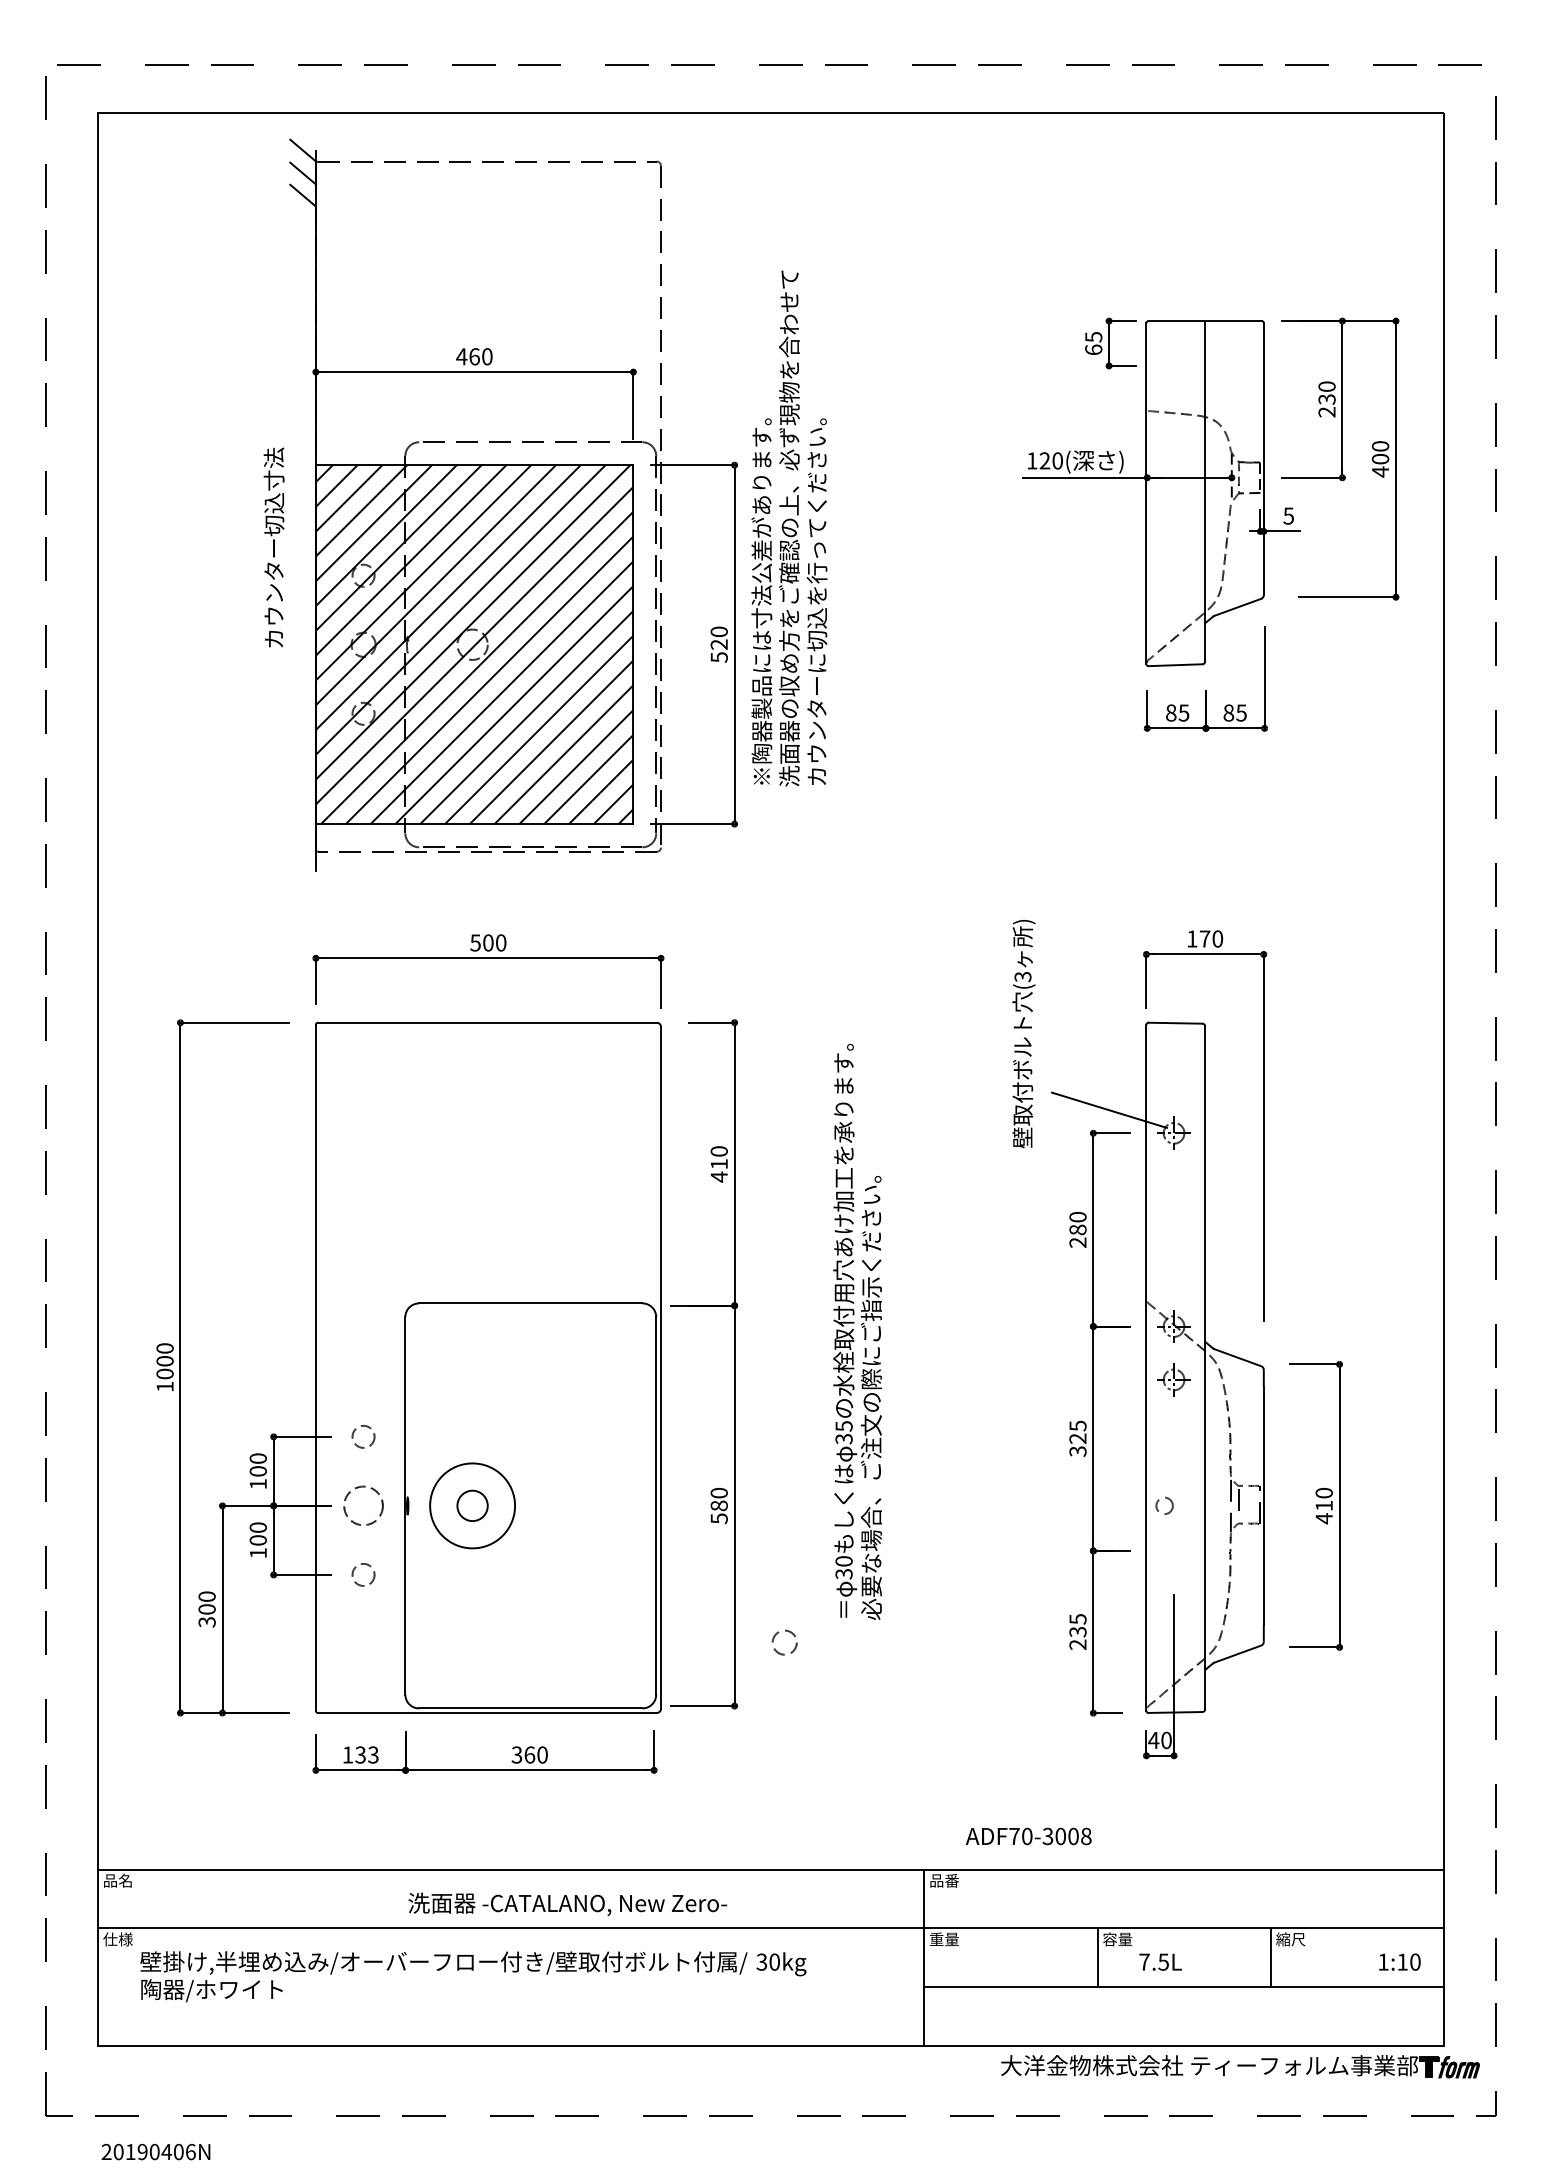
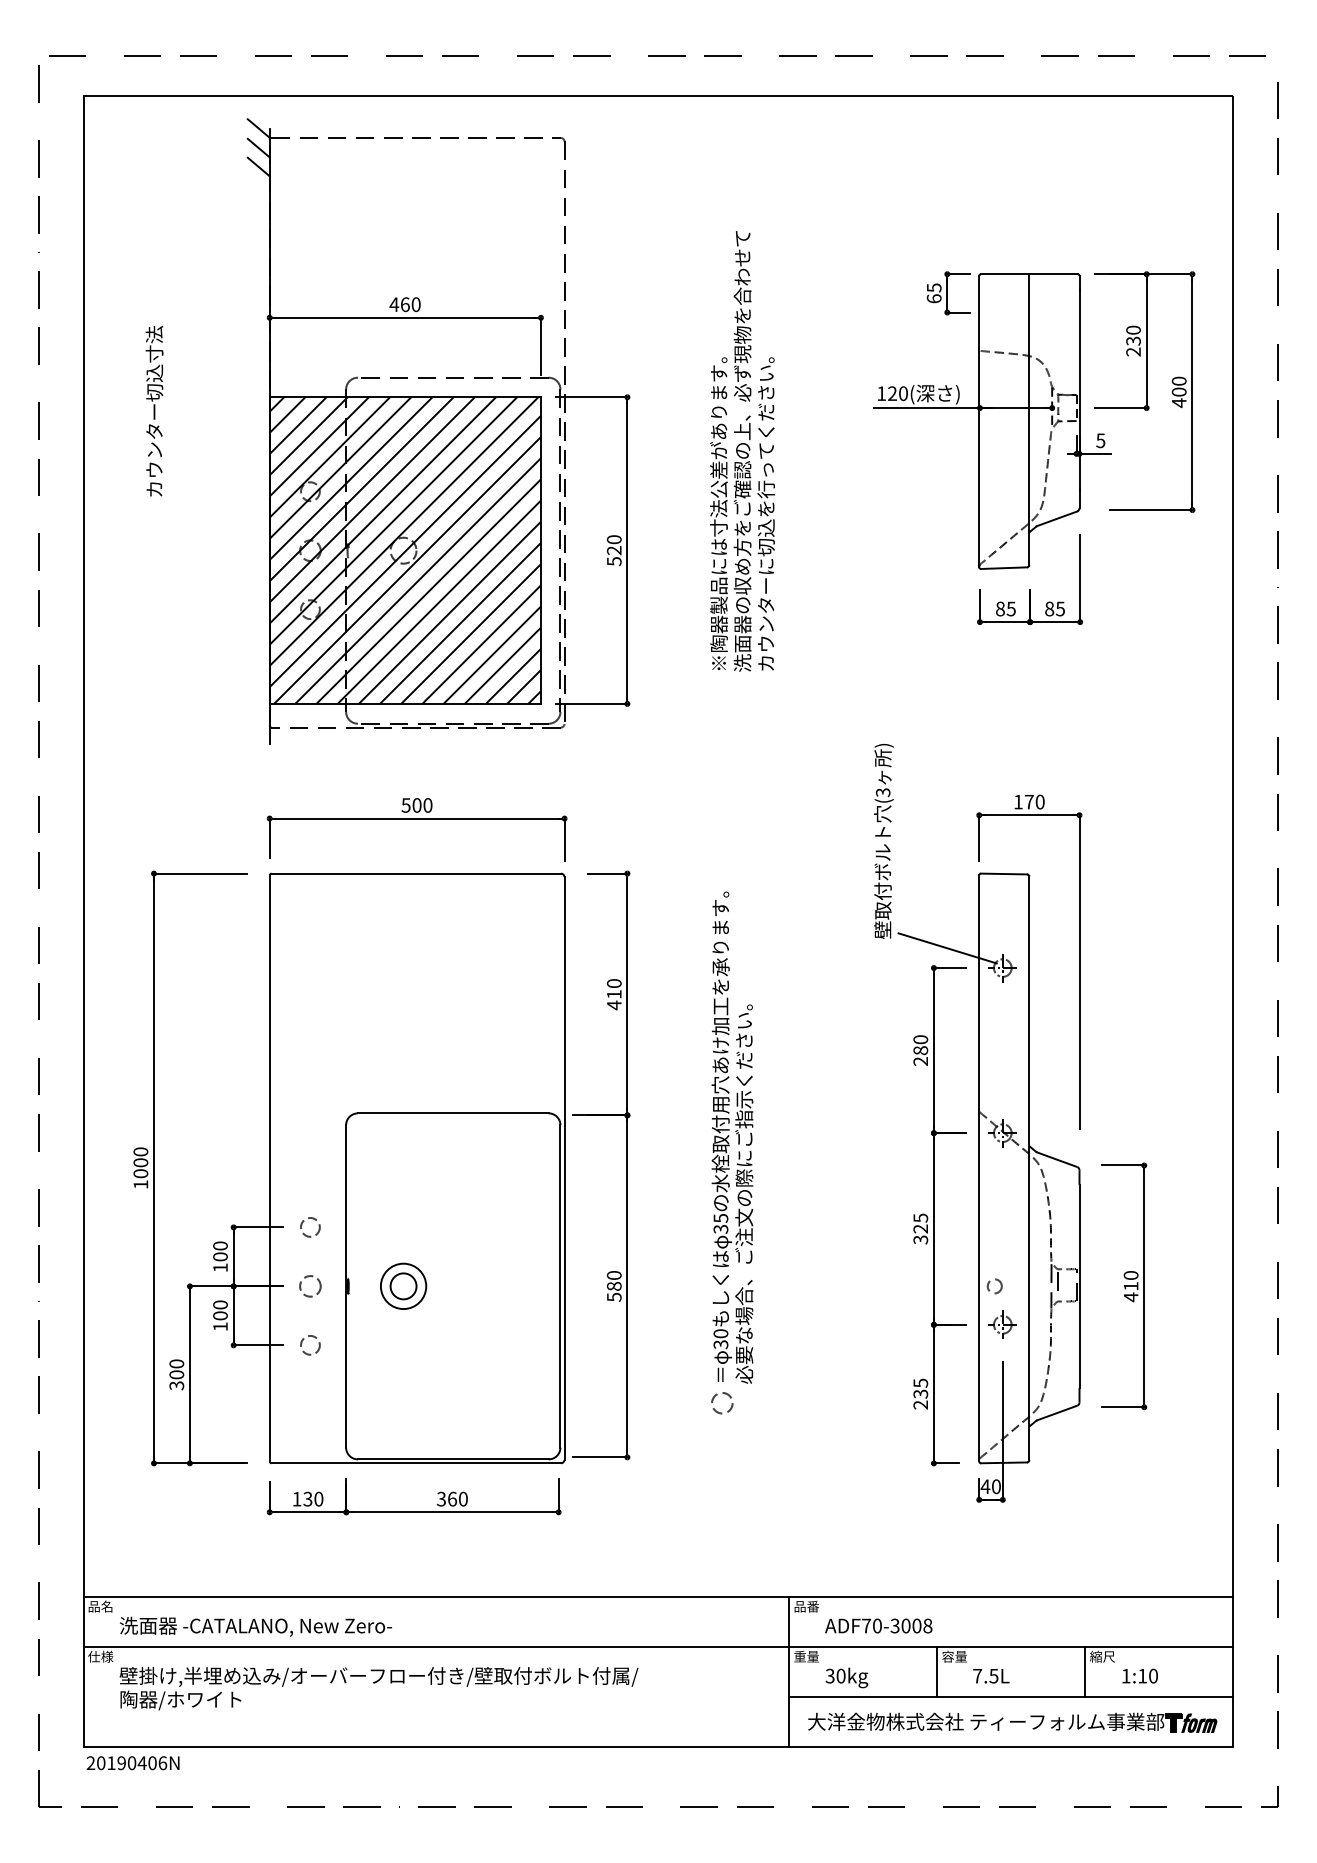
text: (789, 528) -> (742, 451), moved
text: (273, 547) -> (154, 411), moved
text: (1023, 1034) -> (883, 841), moved
part: (1173, 1379) -> (1002, 1324), moved
circle: (363, 1505) -> (310, 1286), size x0.62
circle: (472, 1505) -> (403, 1286), size x0.62
circle: (784, 1642) -> (722, 1403), moved
text: (373, 1754) -> (318, 1498), 133 -> 130
text: (1028, 1836) -> (878, 1626), moved
text: (567, 1903) -> (255, 1626), moved
text: (1399, 1961) -> (1139, 1675), moved
text: (781, 1964) -> (846, 1678), moved
part: (1240, 2066) -> (1012, 1722), moved
text: (155, 2151) -> (132, 1762), moved

